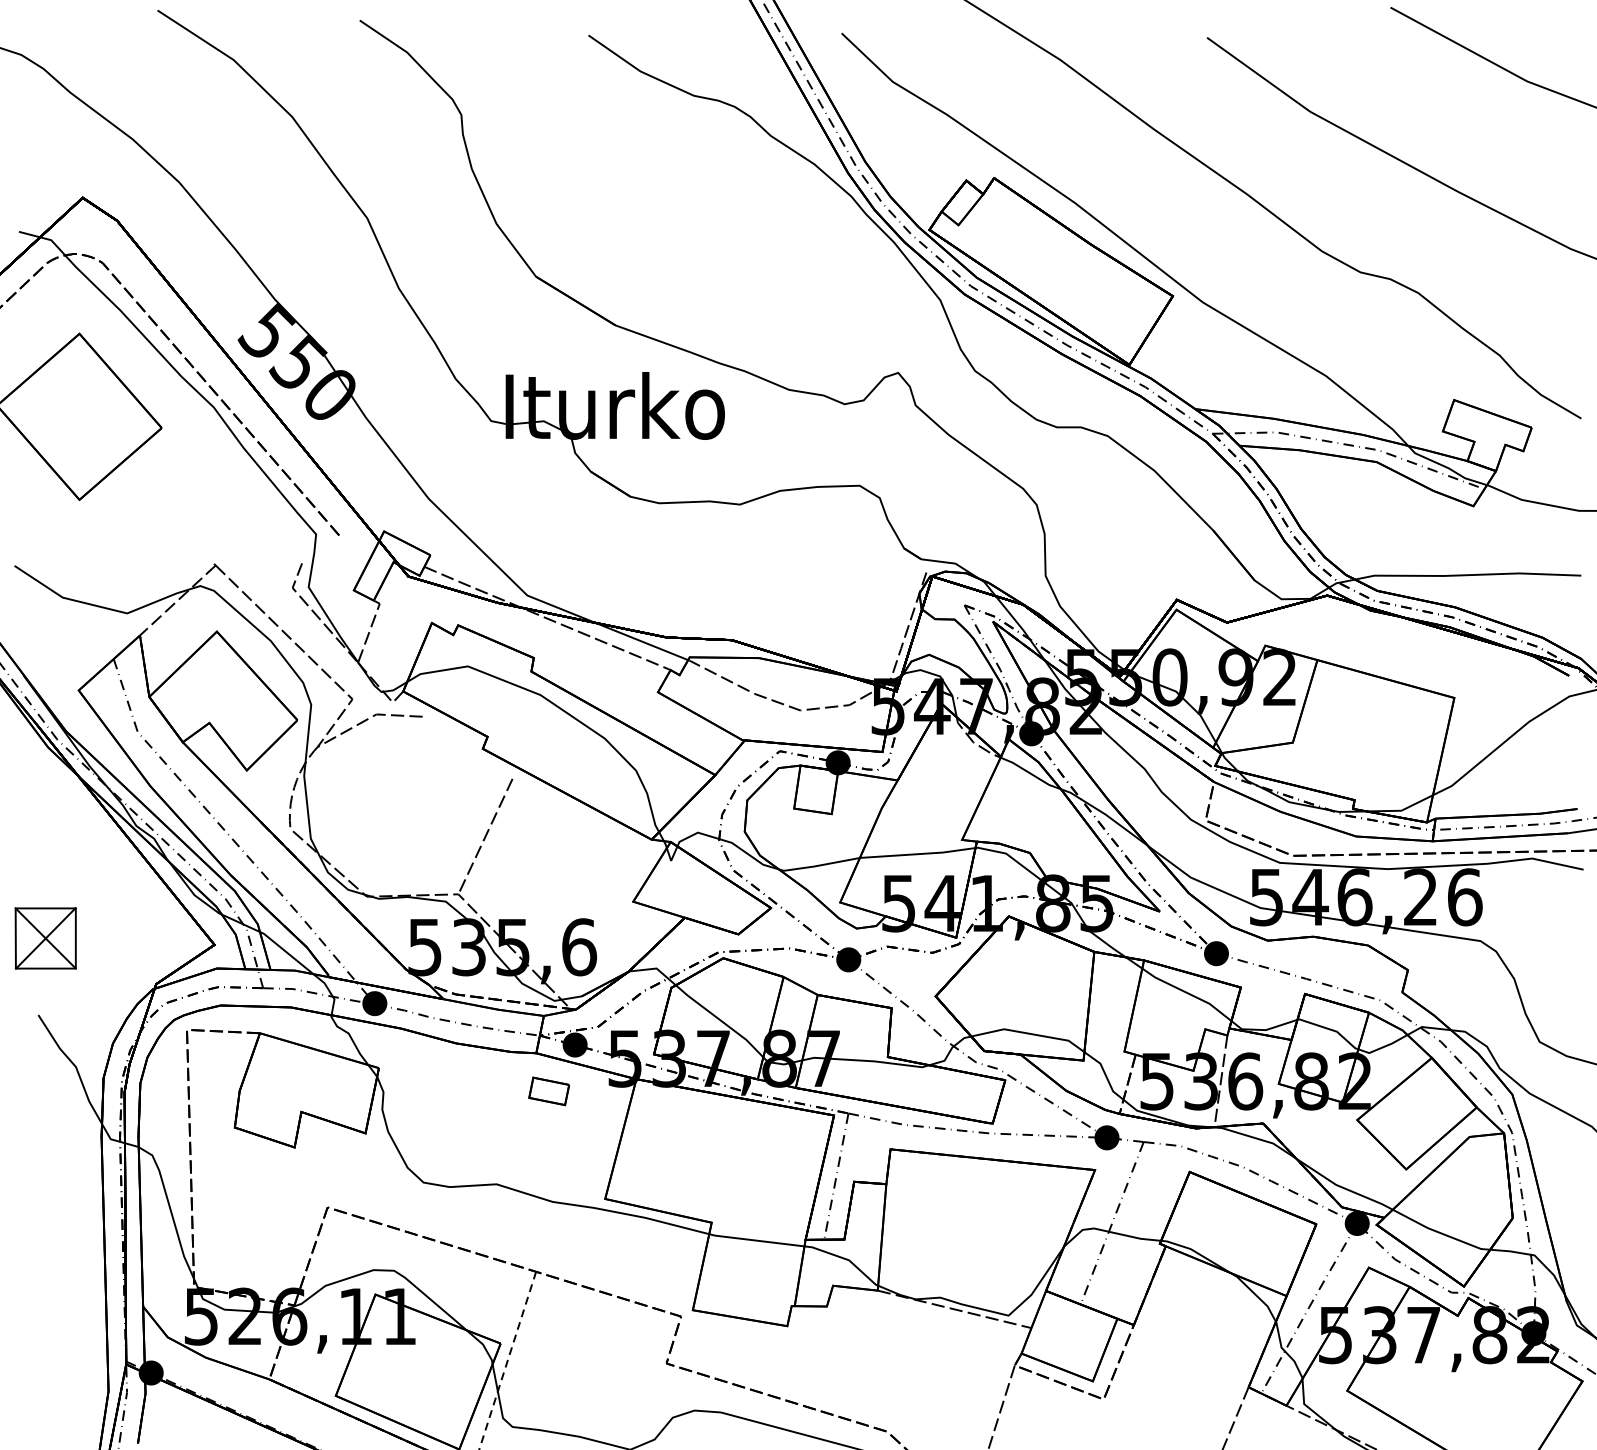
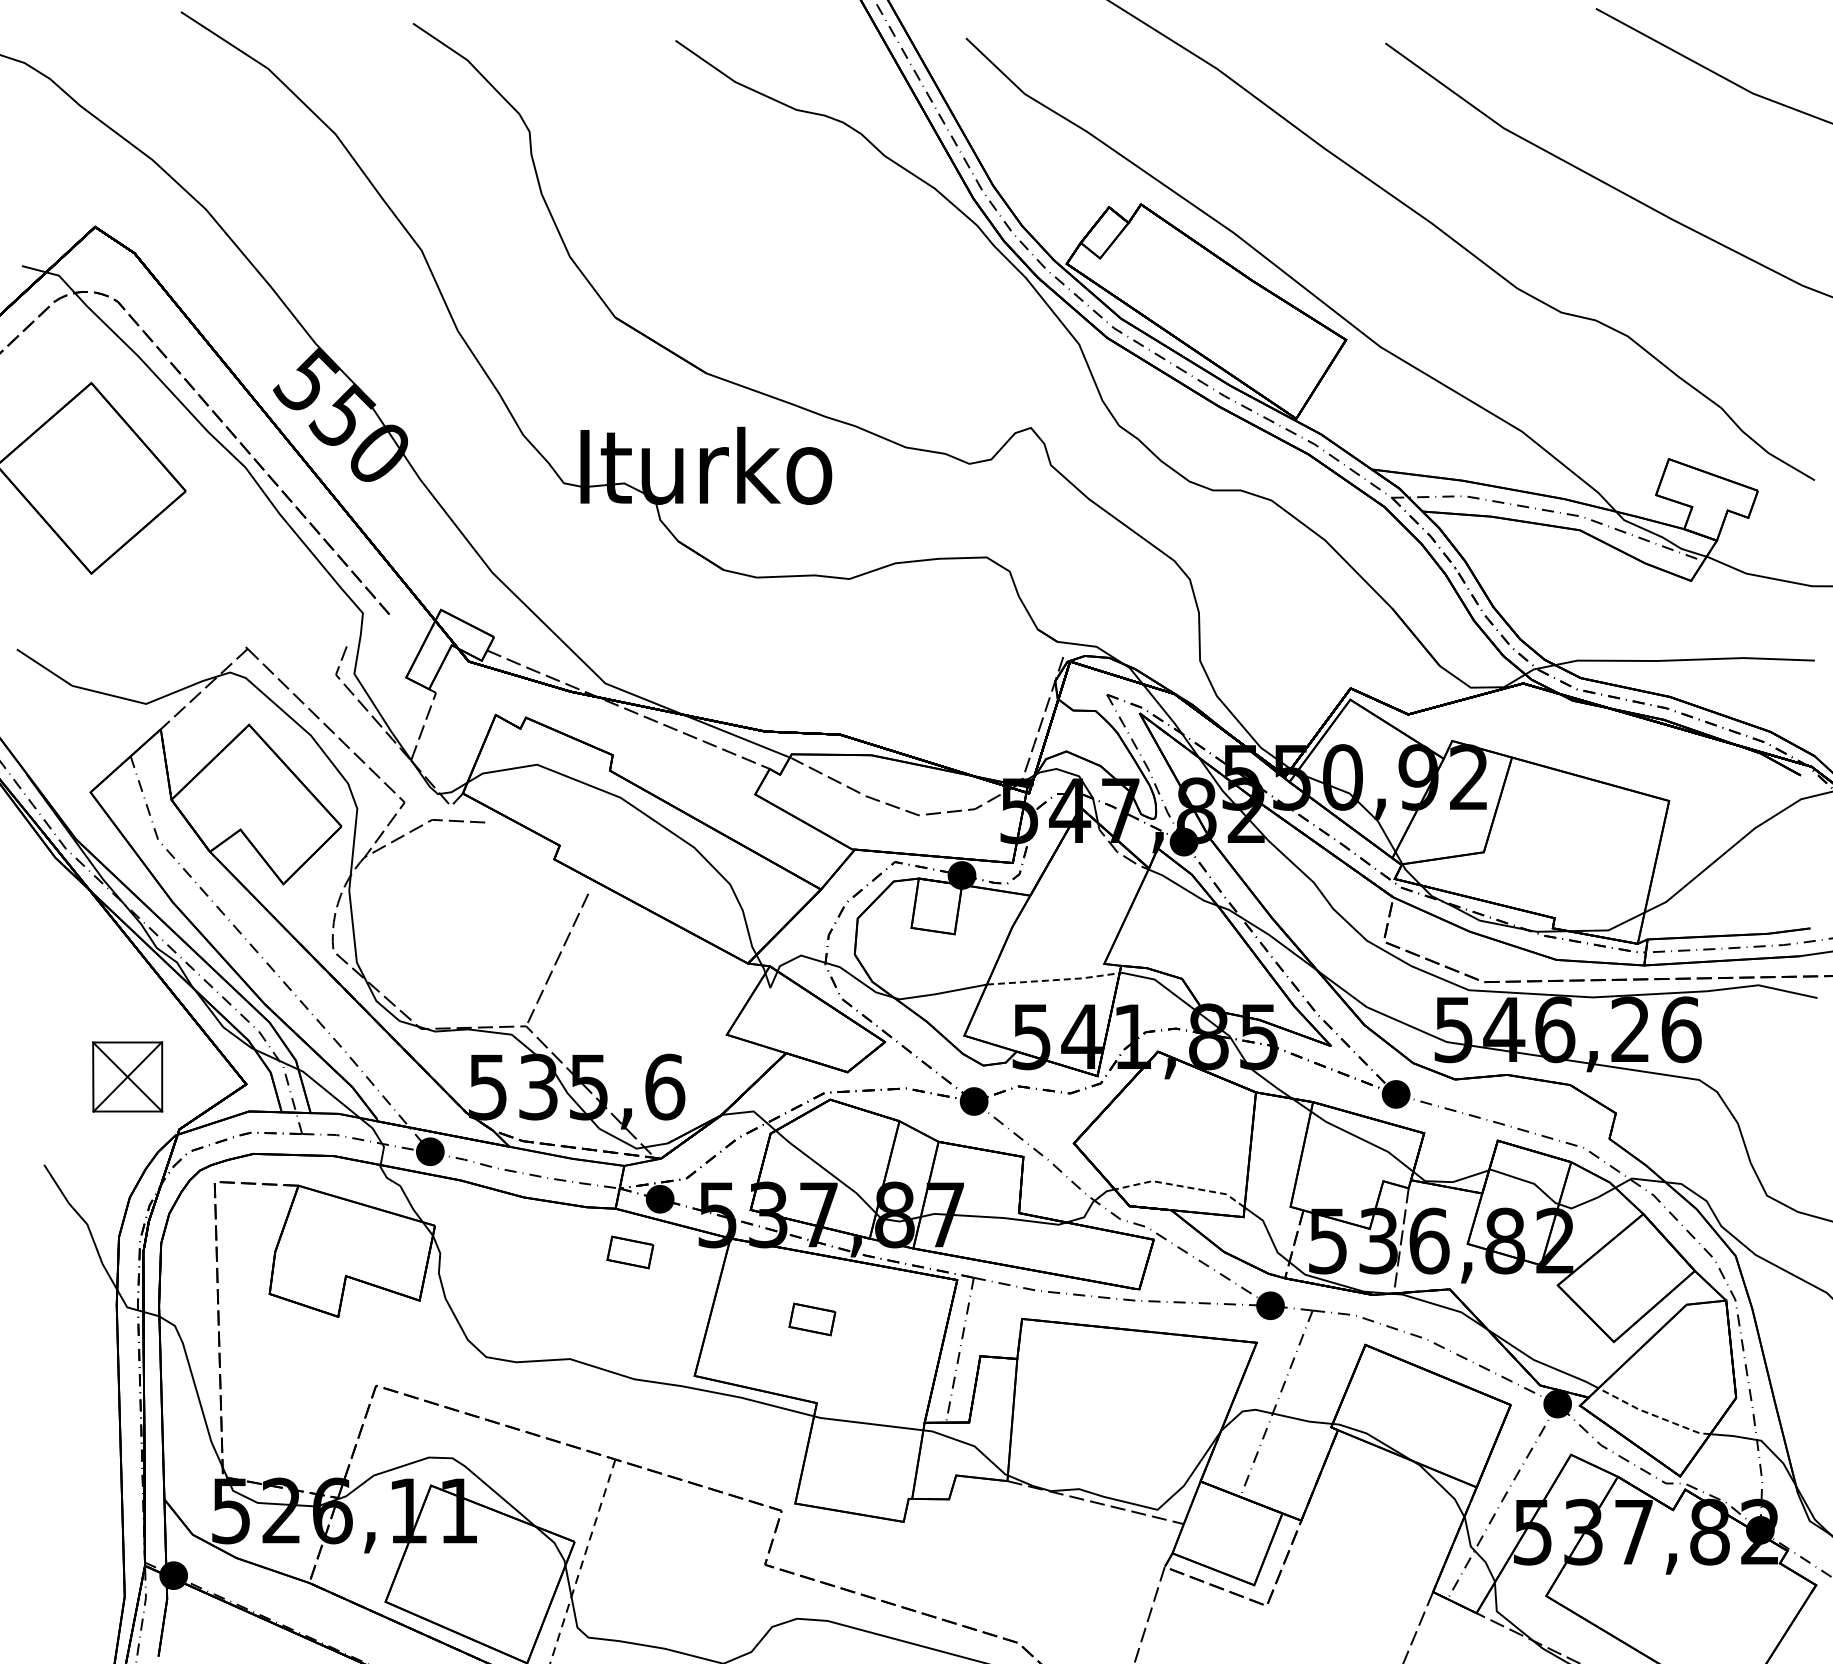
line: (917, 854) -> (1053, 980), solid -> dashed
part: (45, 938) -> (127, 1076), moved
line: (1029, 1033) -> (1181, 1186), solid -> dashed
part: (707, 1149) -> (812, 1319), added
line: (1439, 1232) -> (1652, 1414), solid -> dashed

